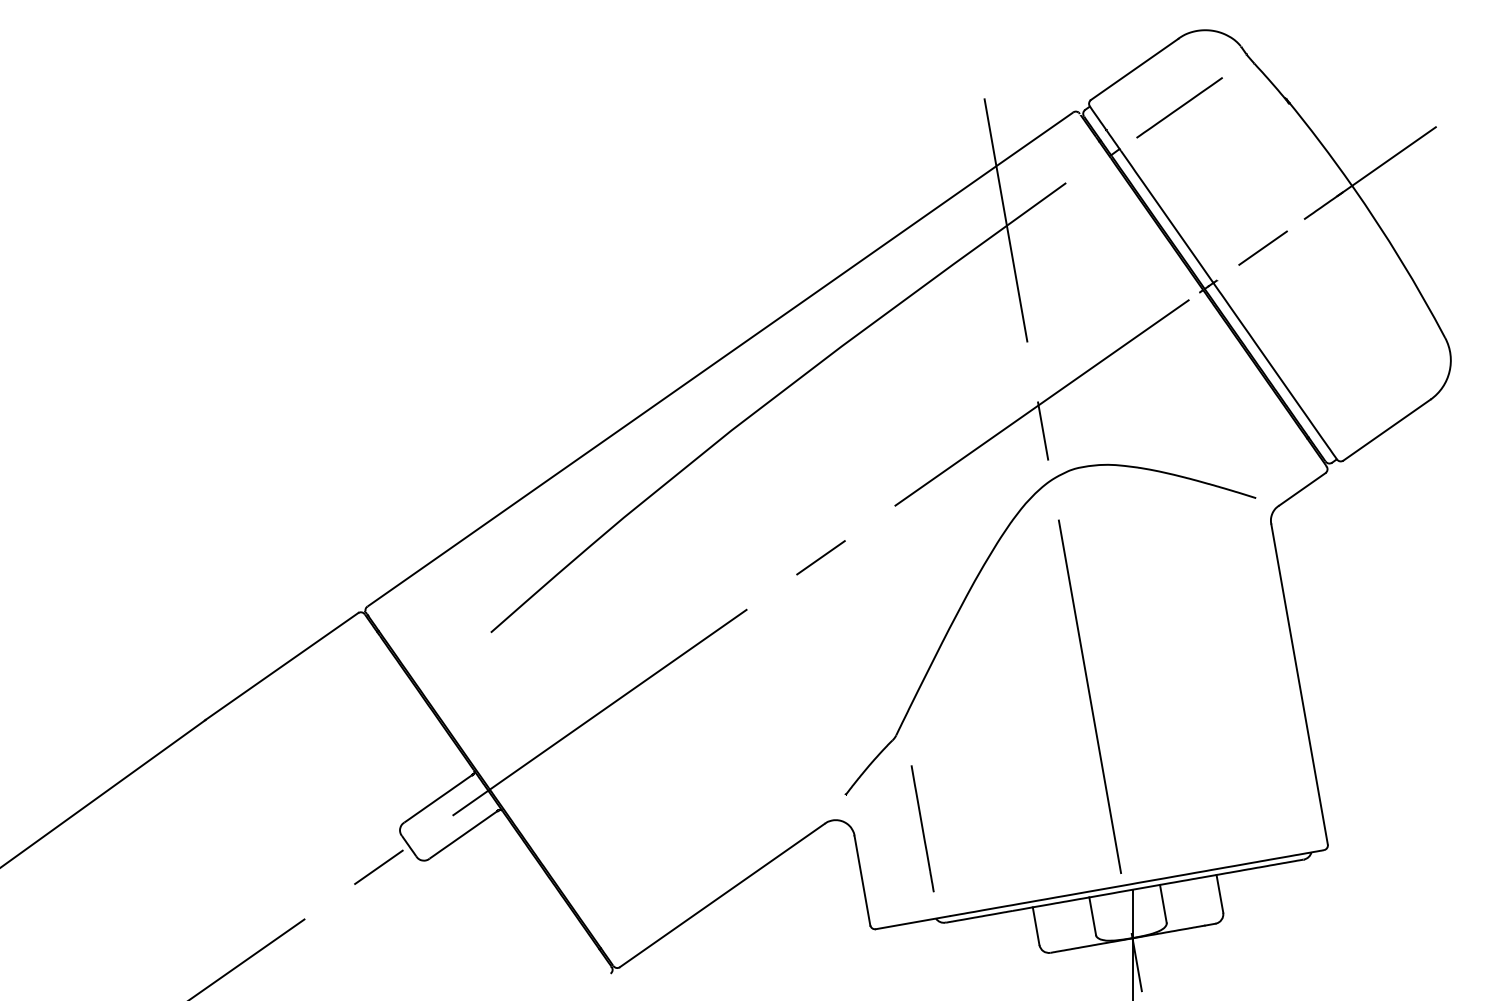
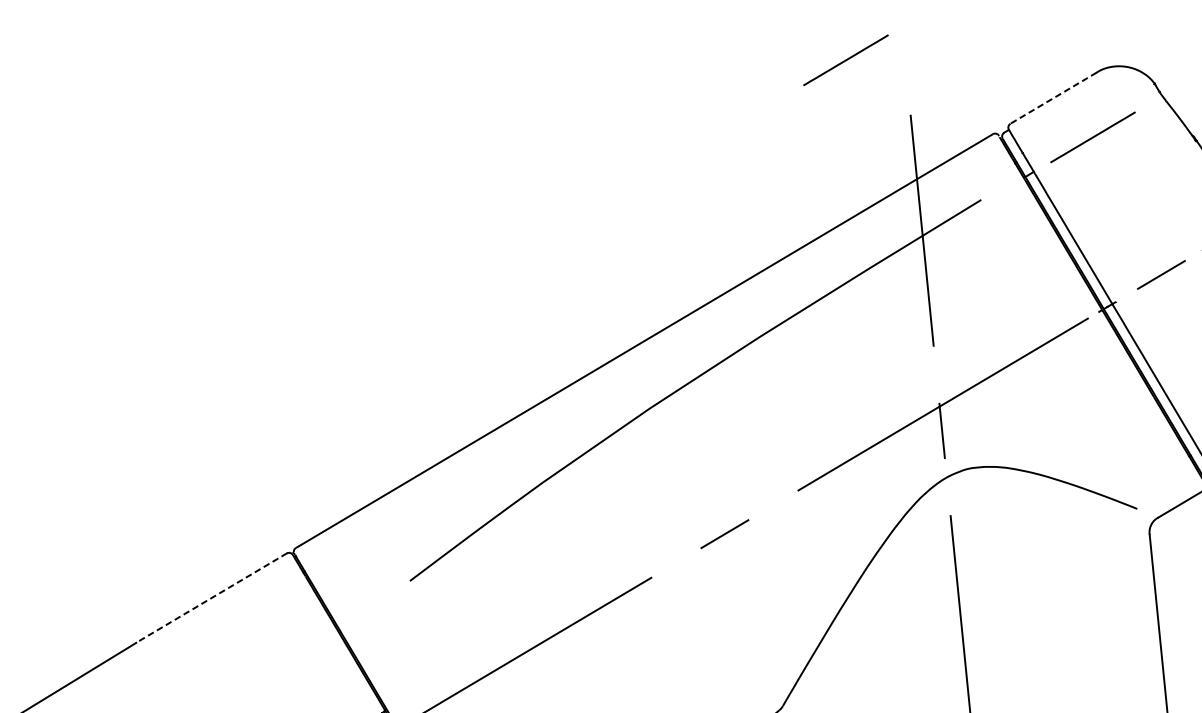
line: (911, 45) -> (845, 60), added
line: (1134, 69) -> (1053, 98), solid -> dashed
line: (281, 666) -> (211, 598), solid -> dashed

